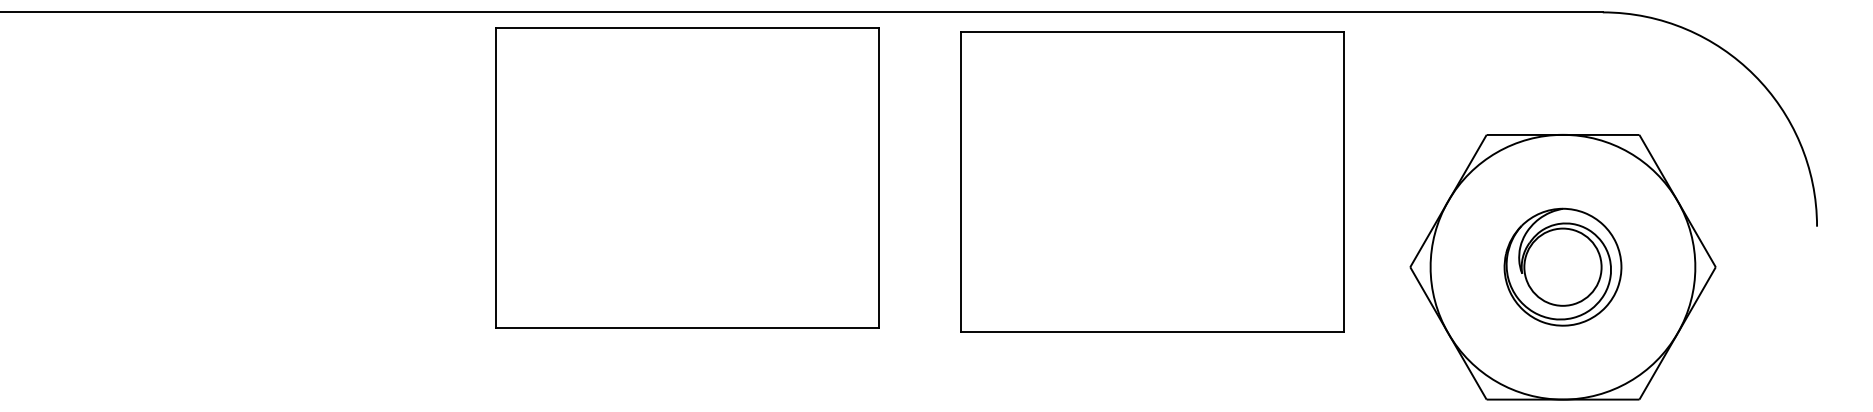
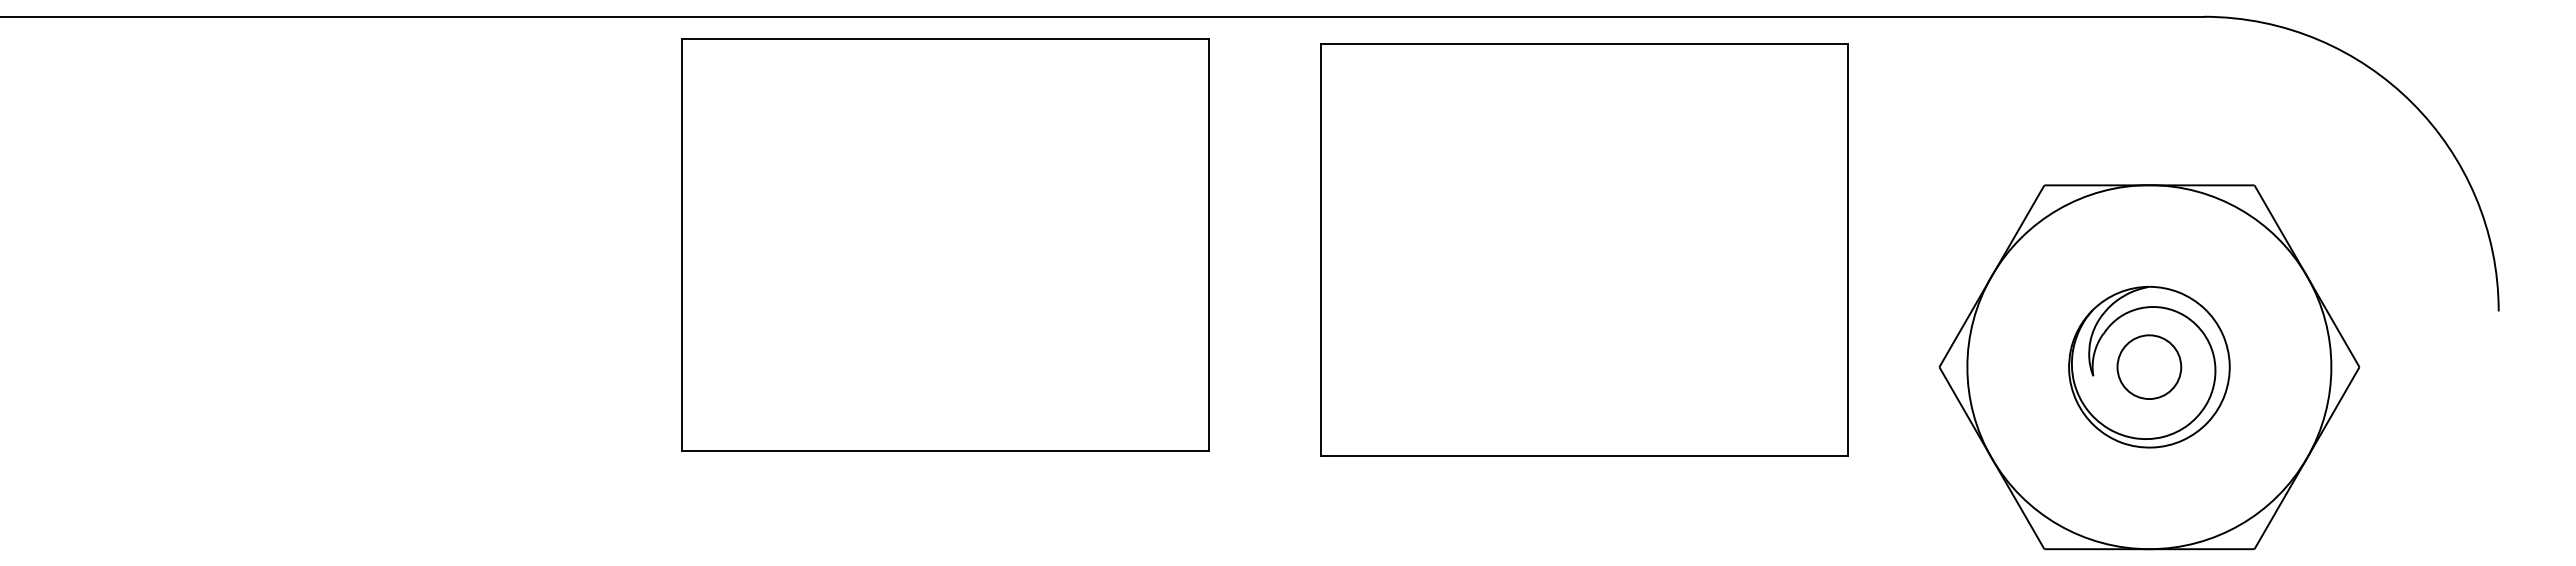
circle: (1563, 267) -> (2149, 367), size x0.6

